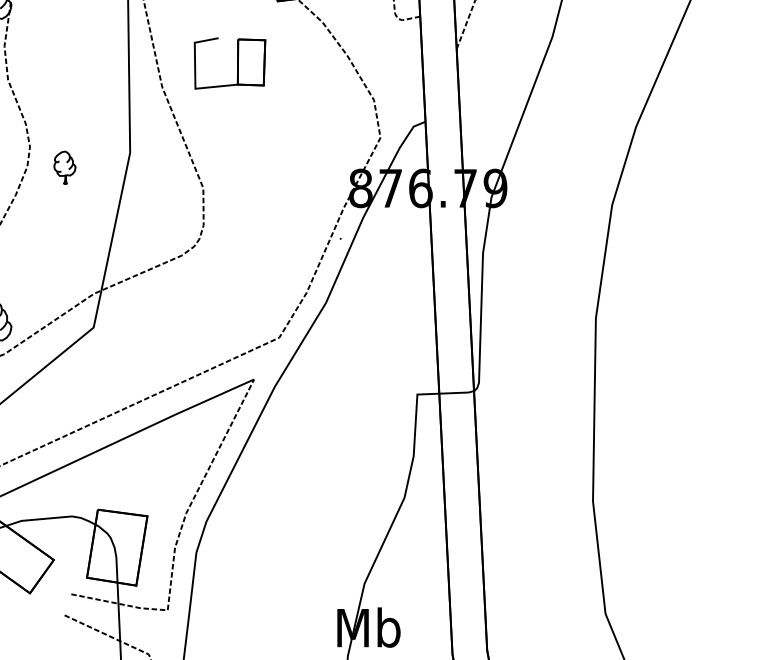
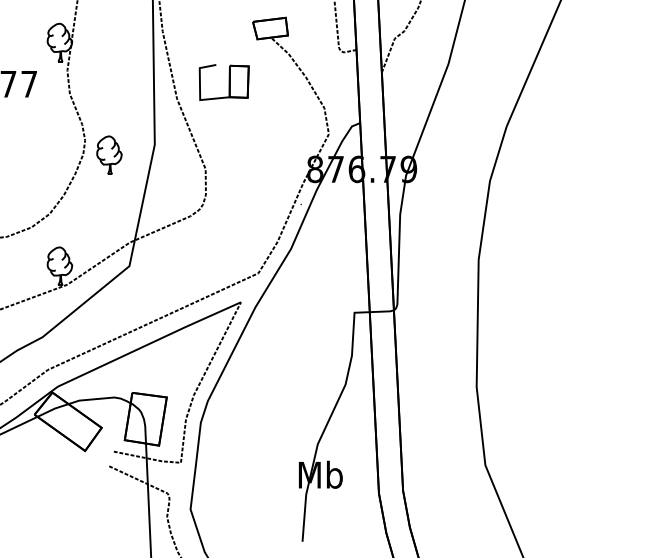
part: (65, 166) -> (109, 154), size x1.67

